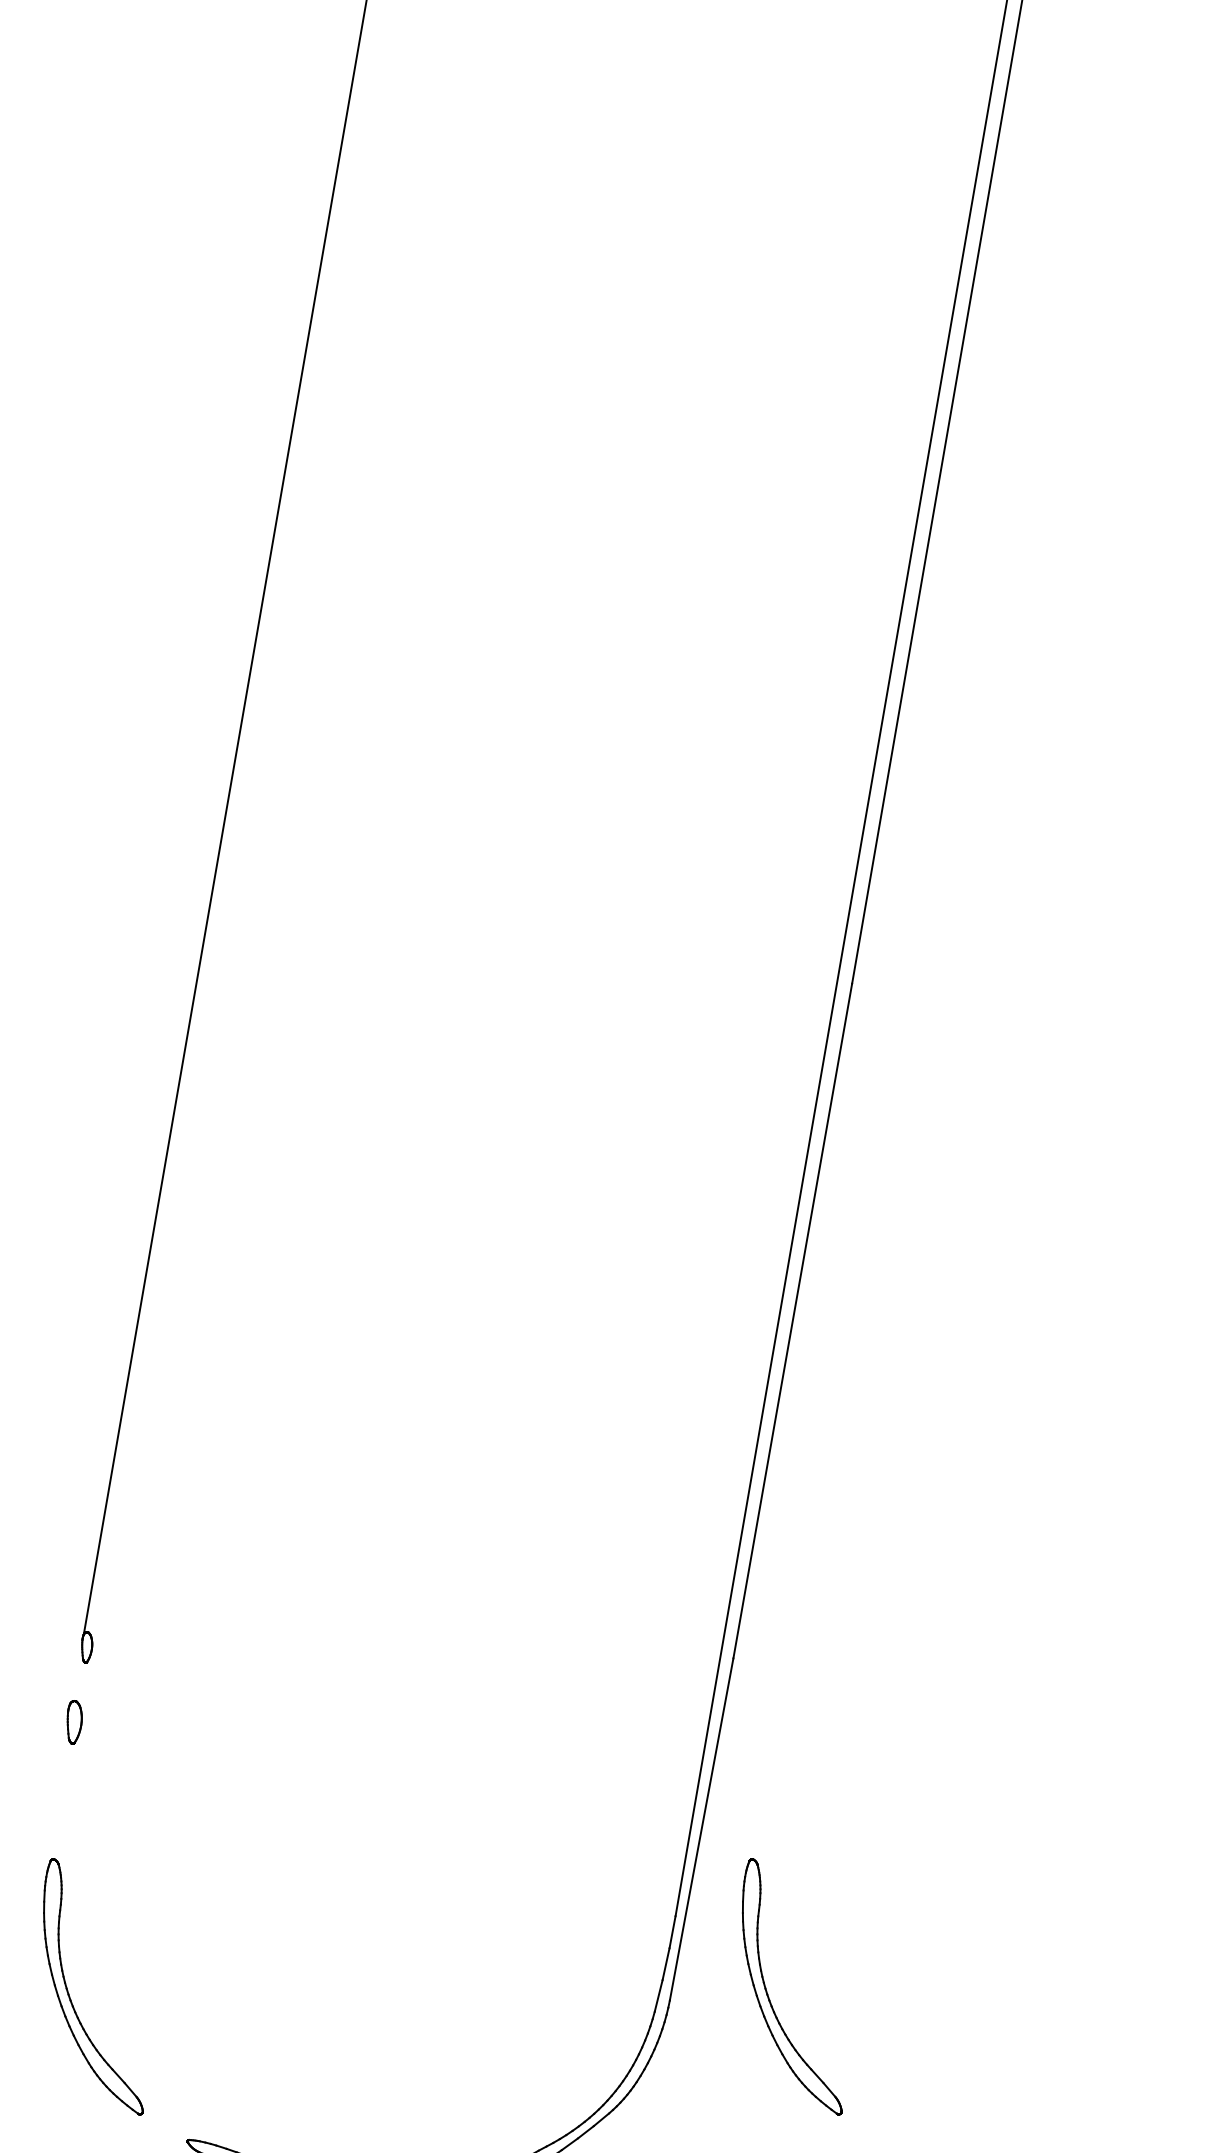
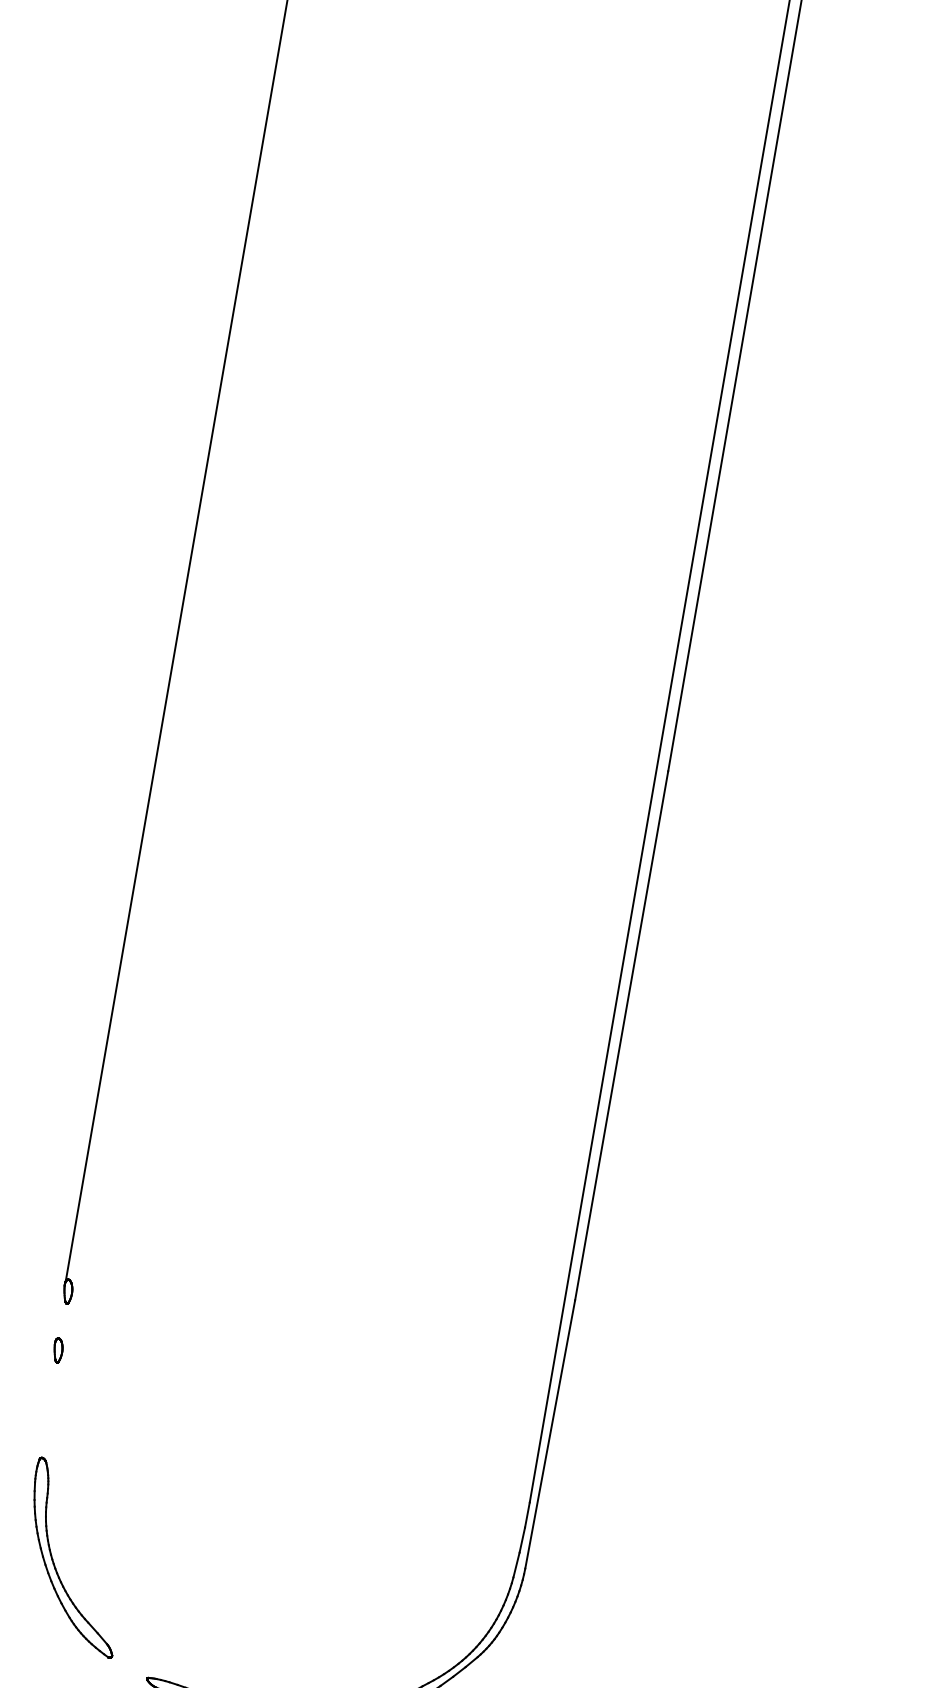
part: (74, 1722) -> (58, 1350), size x0.71
part: (768, 1992) -> (602, 1562), removed

